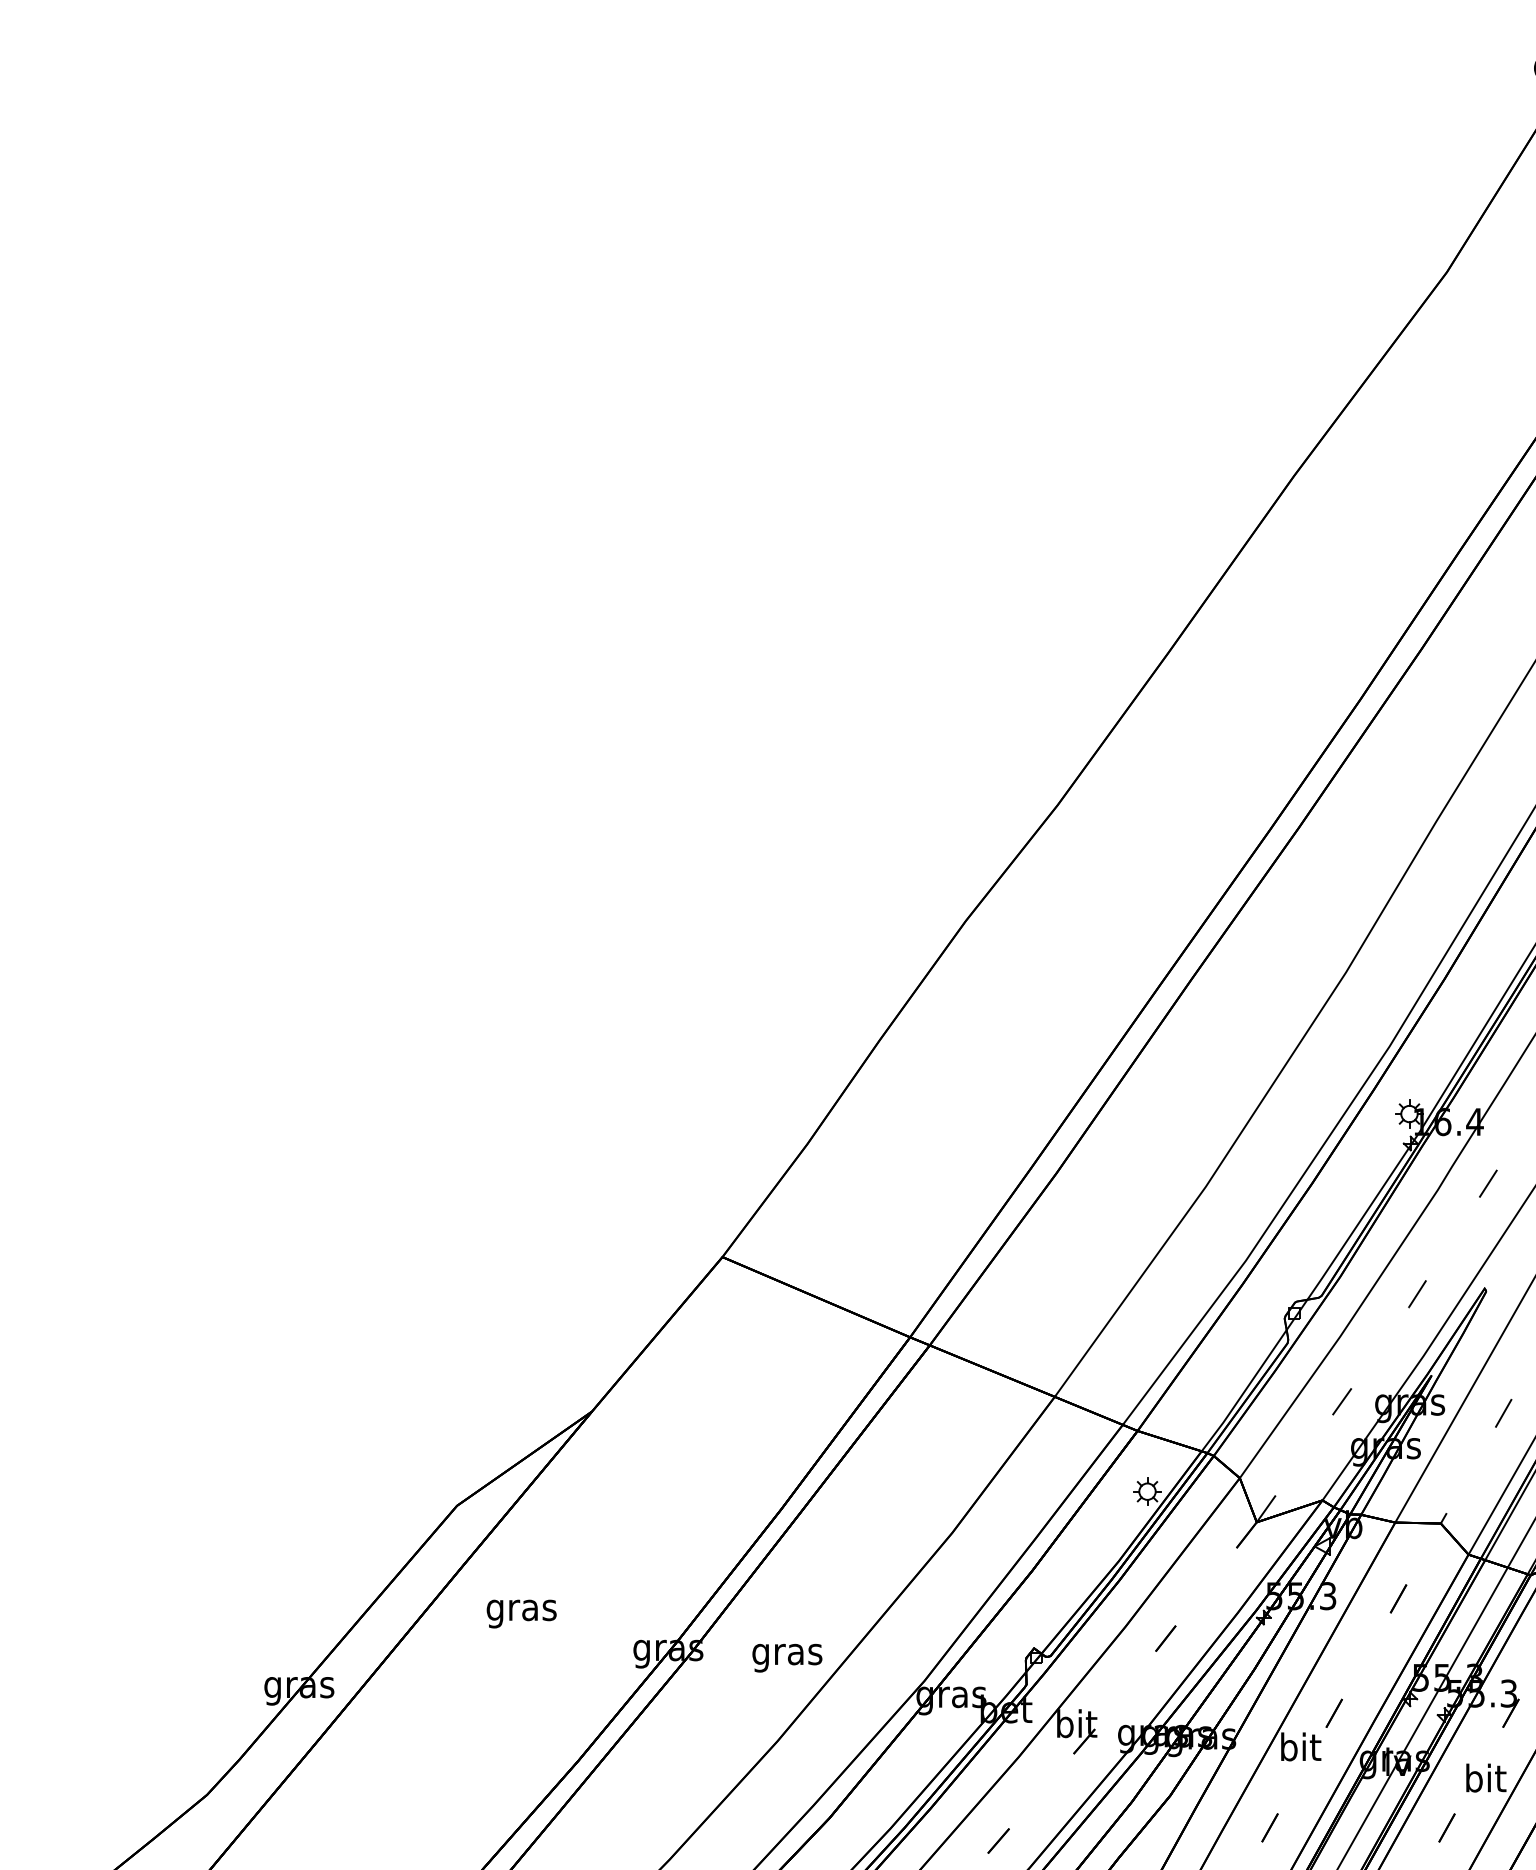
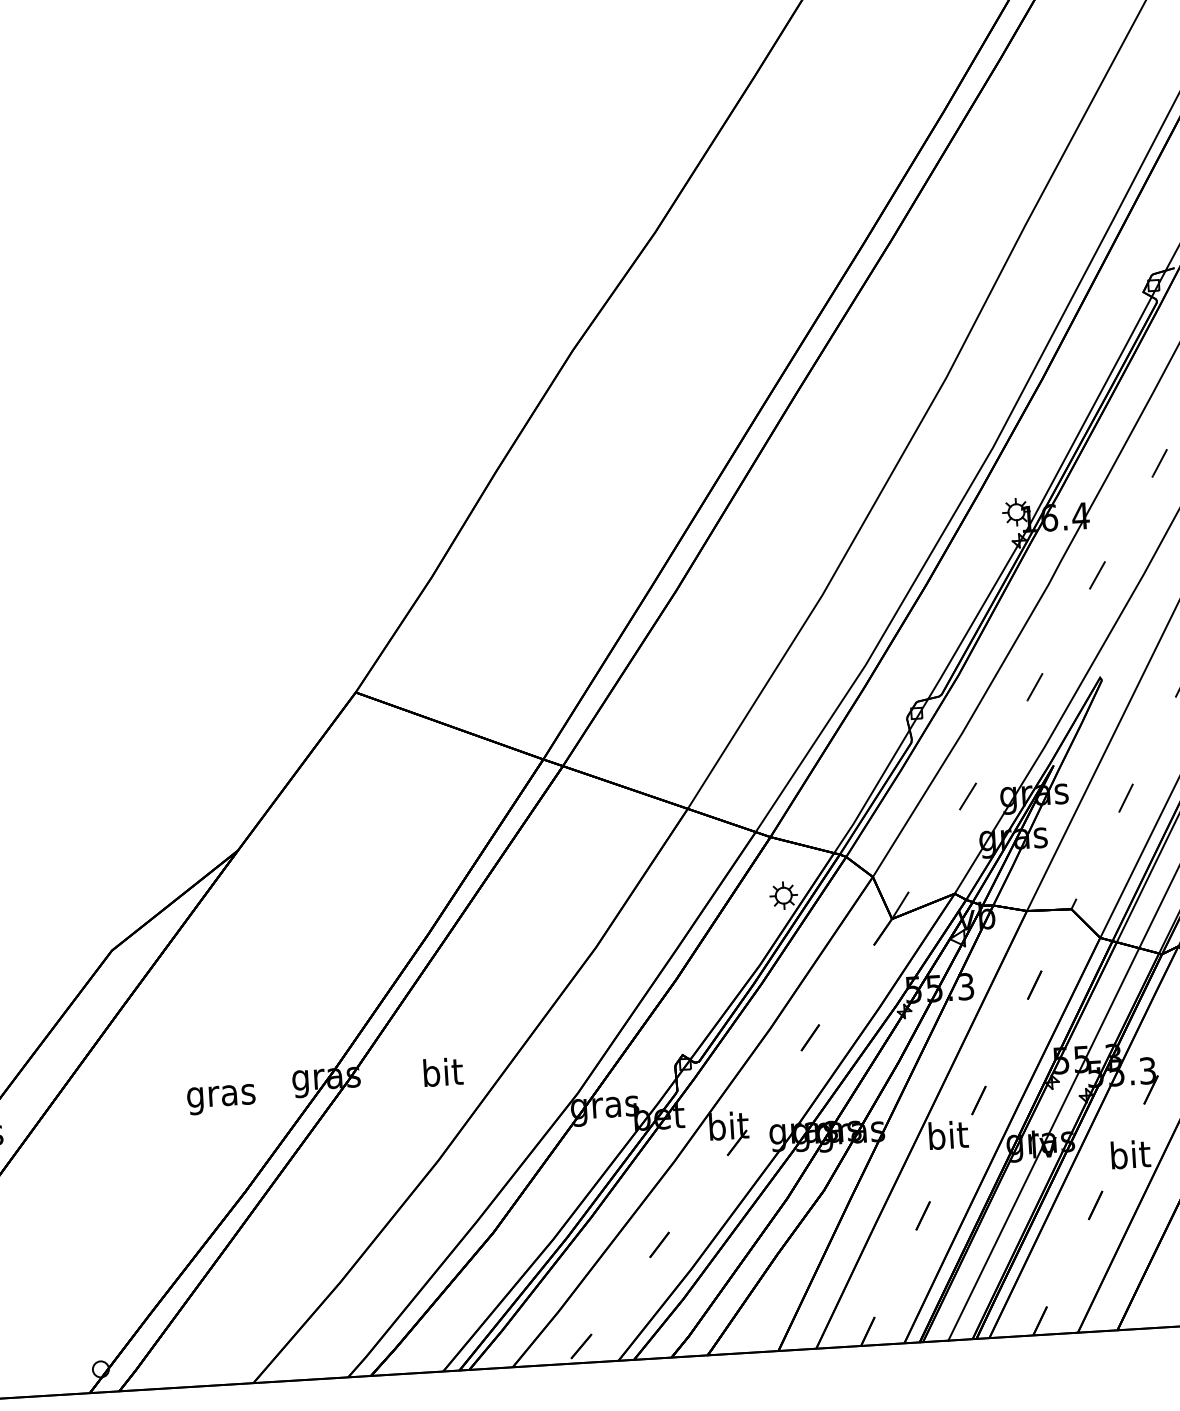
text: (521, 1613) -> (221, 1099), moved
text: (787, 1654) -> (442, 1075), gras -> bit

